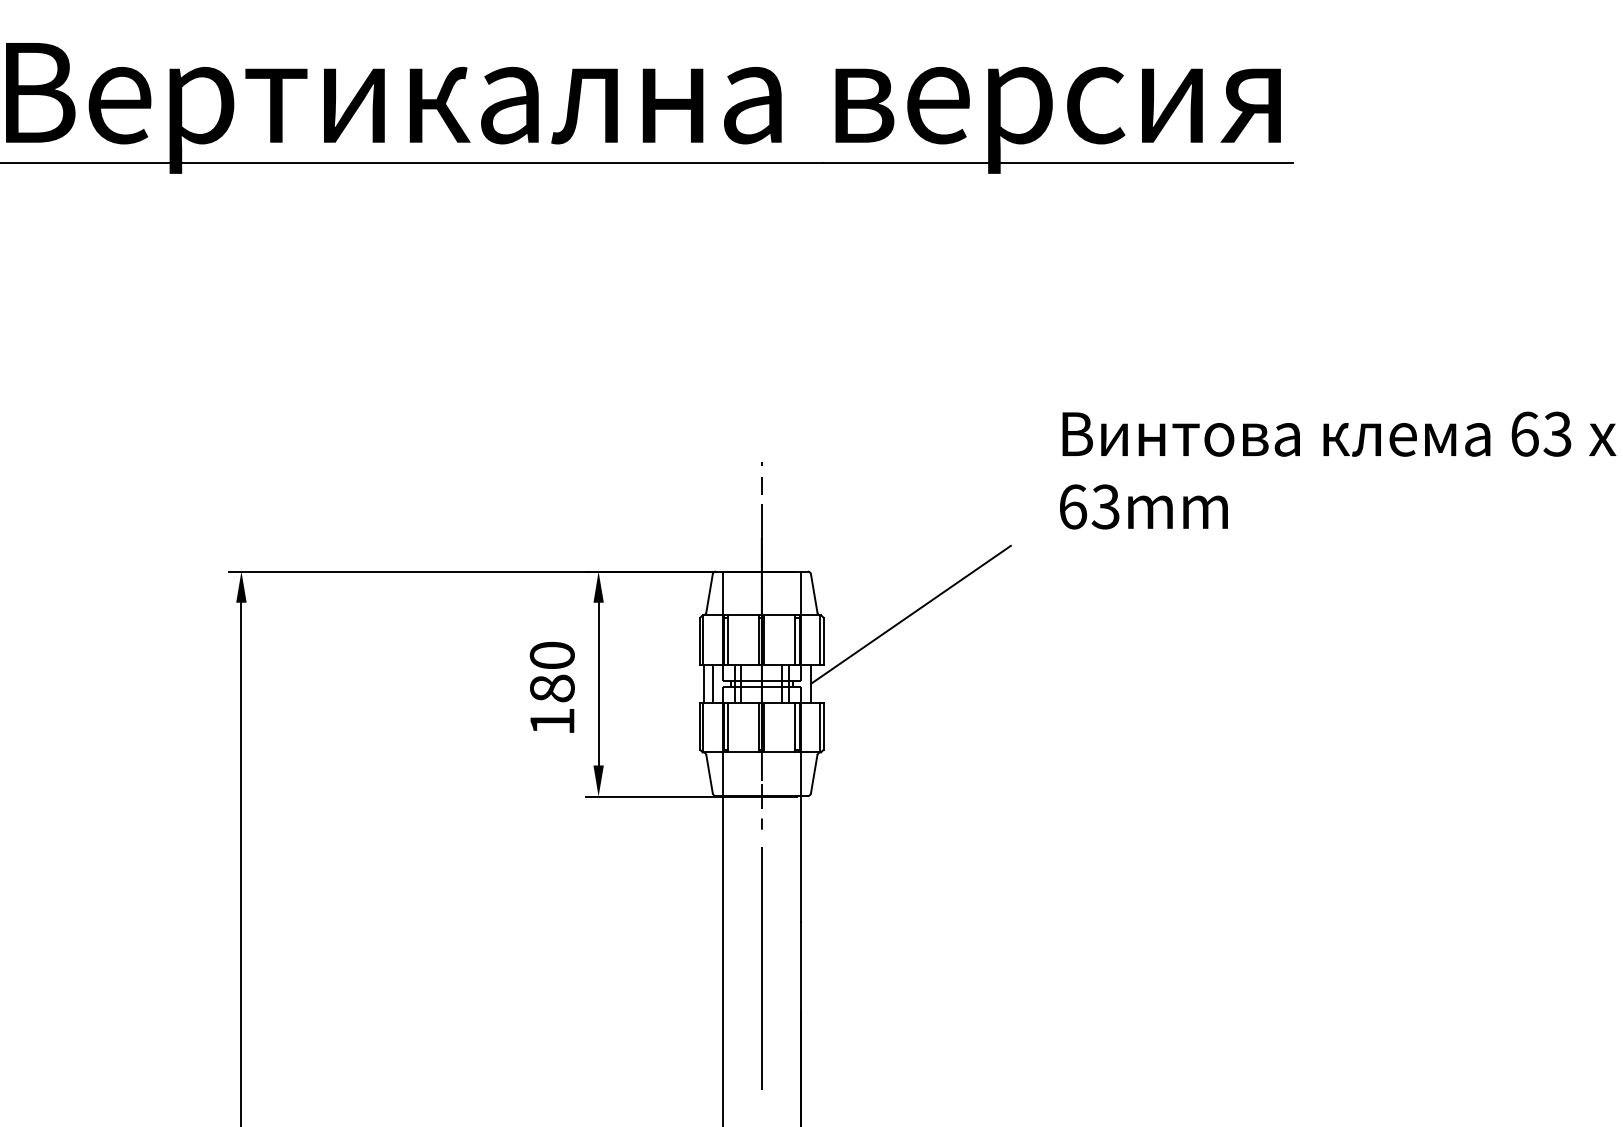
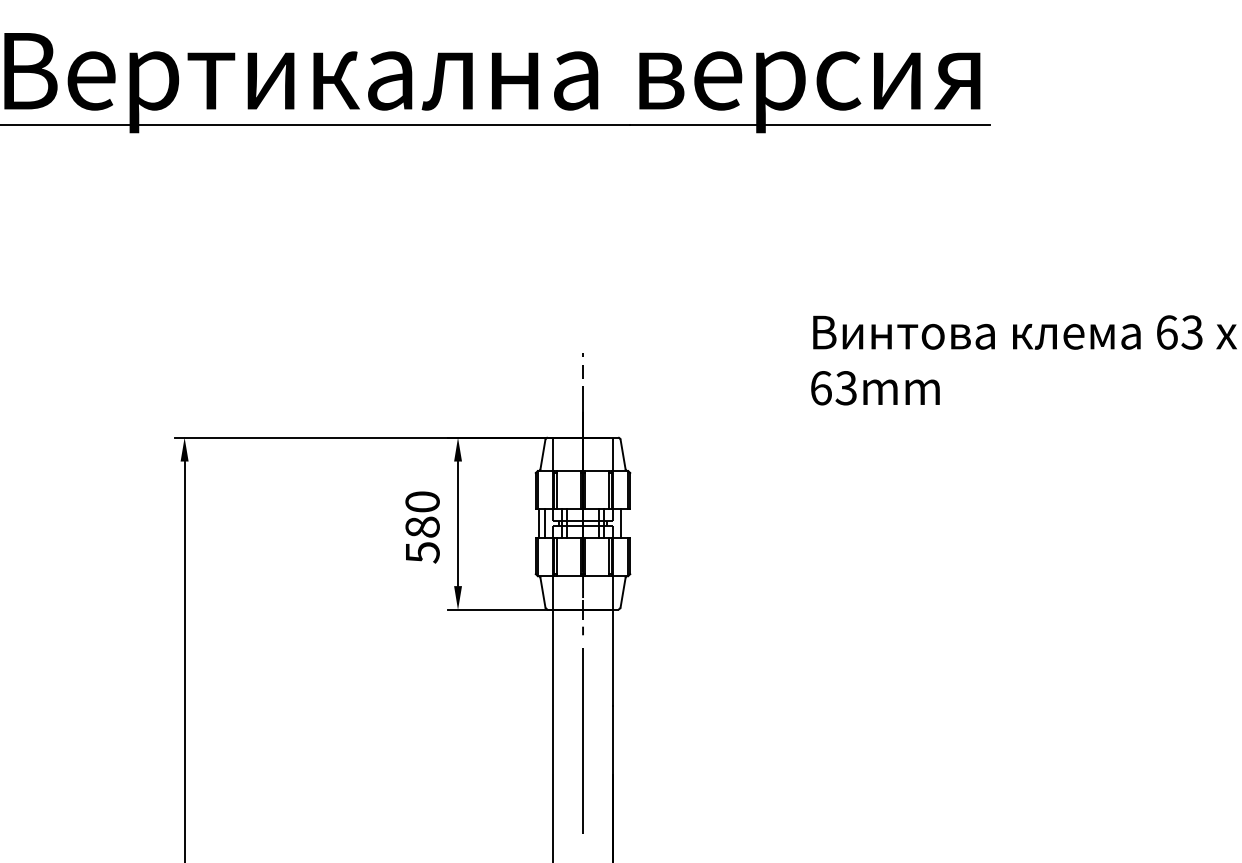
line: (910, 614) -> (696, 470), removed
text: (552, 722) -> (422, 553), 180 -> 580

